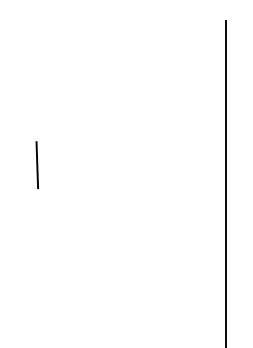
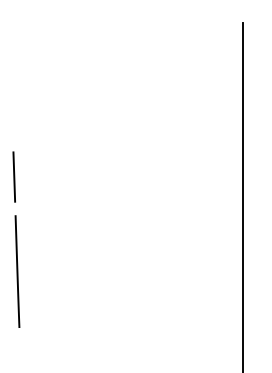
line: (36, 164) -> (13, 176), moved
line: (16, 253) -> (17, 271), added

